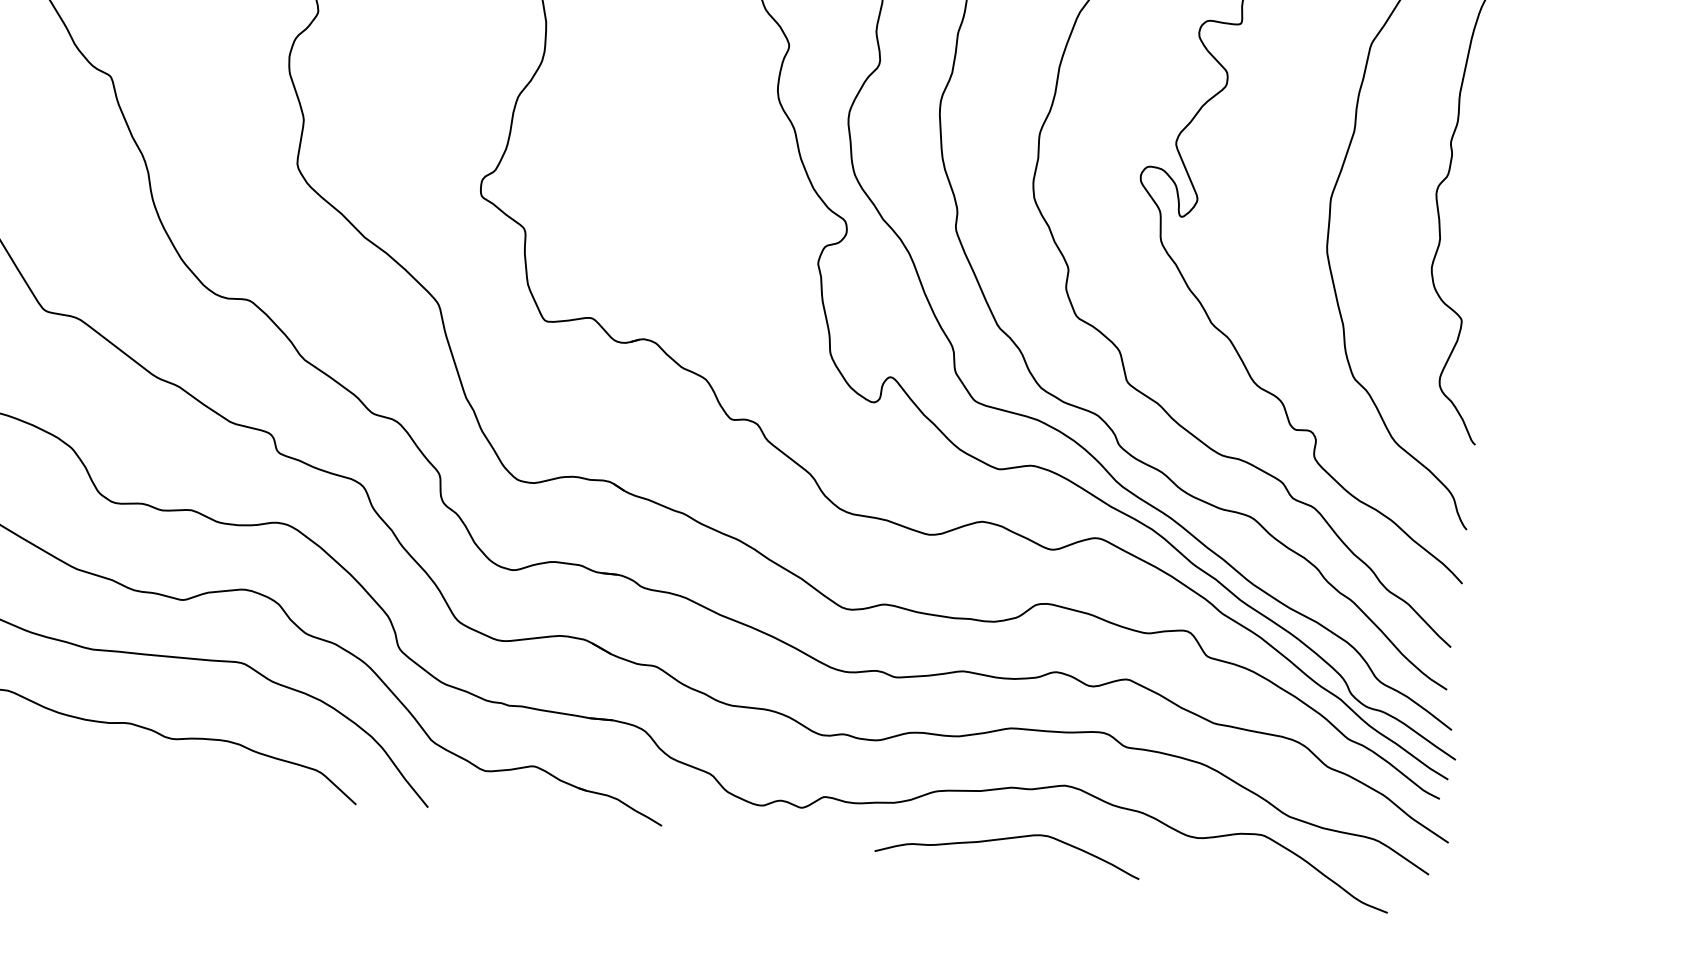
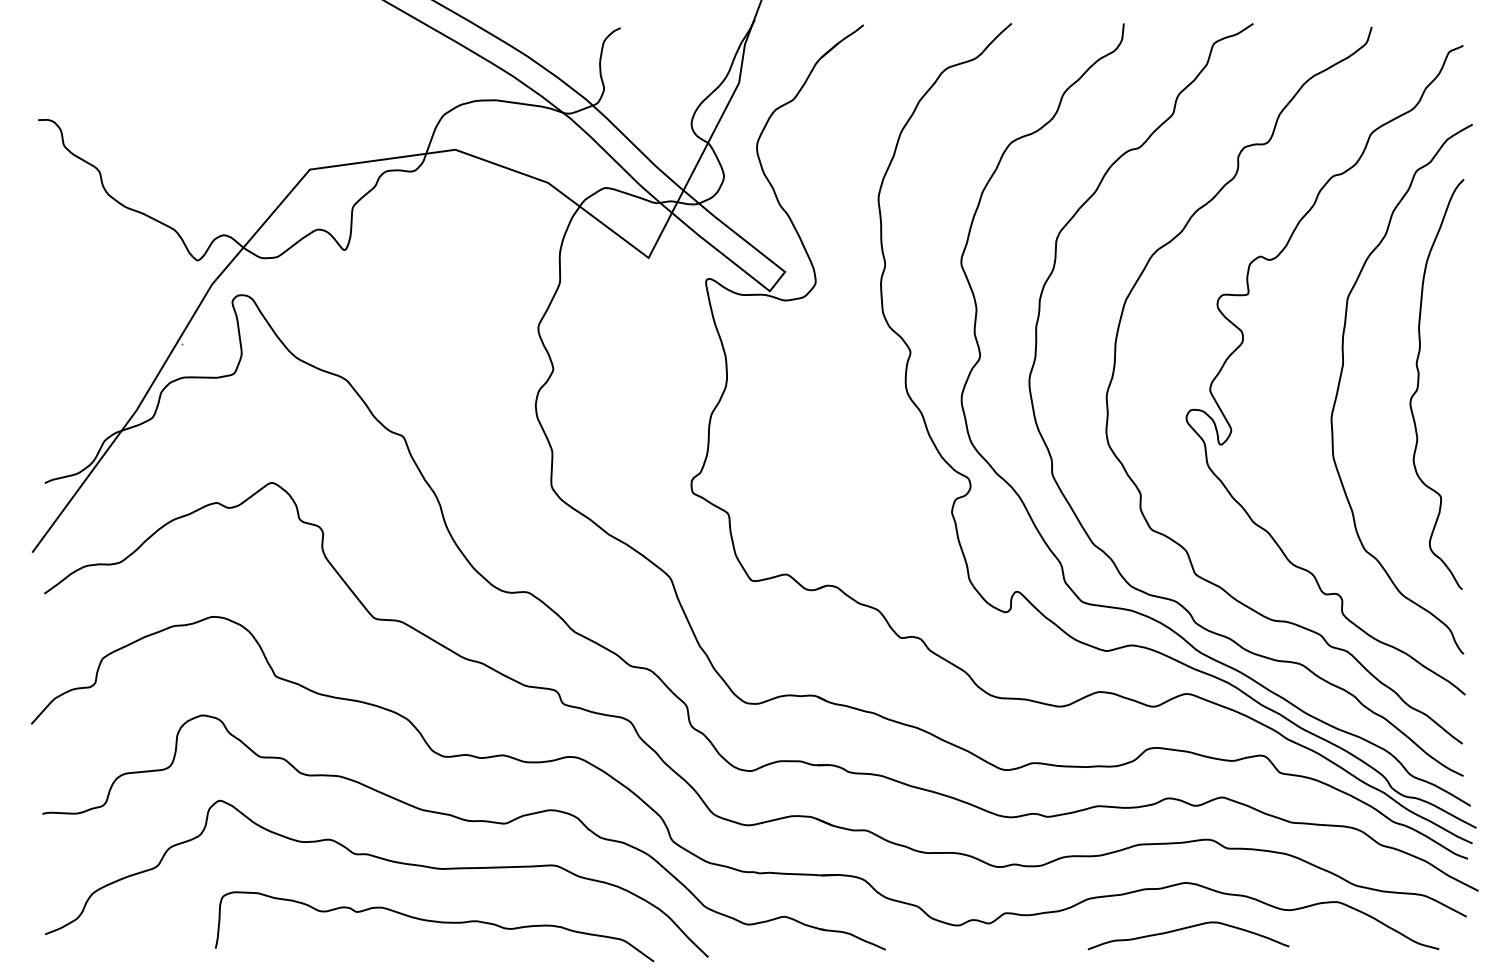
curve: (1009, 839) -> (1188, 928), moved

